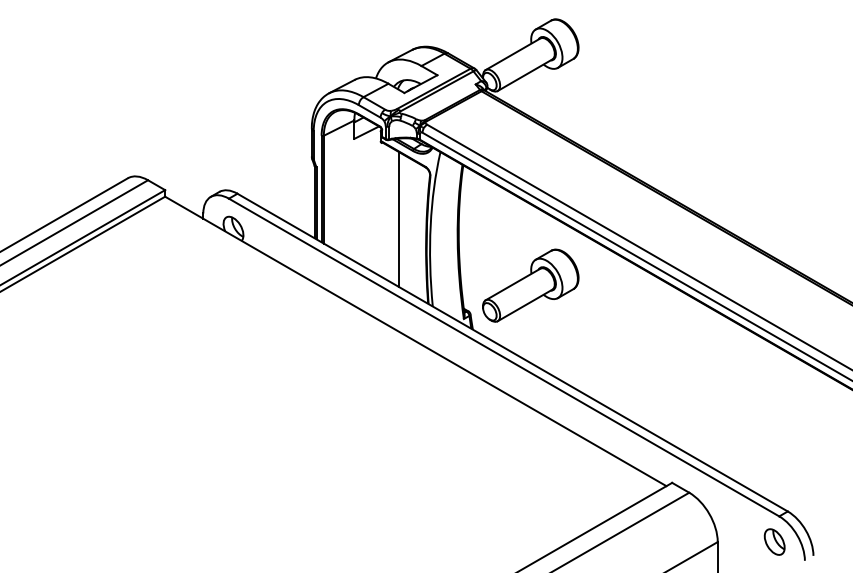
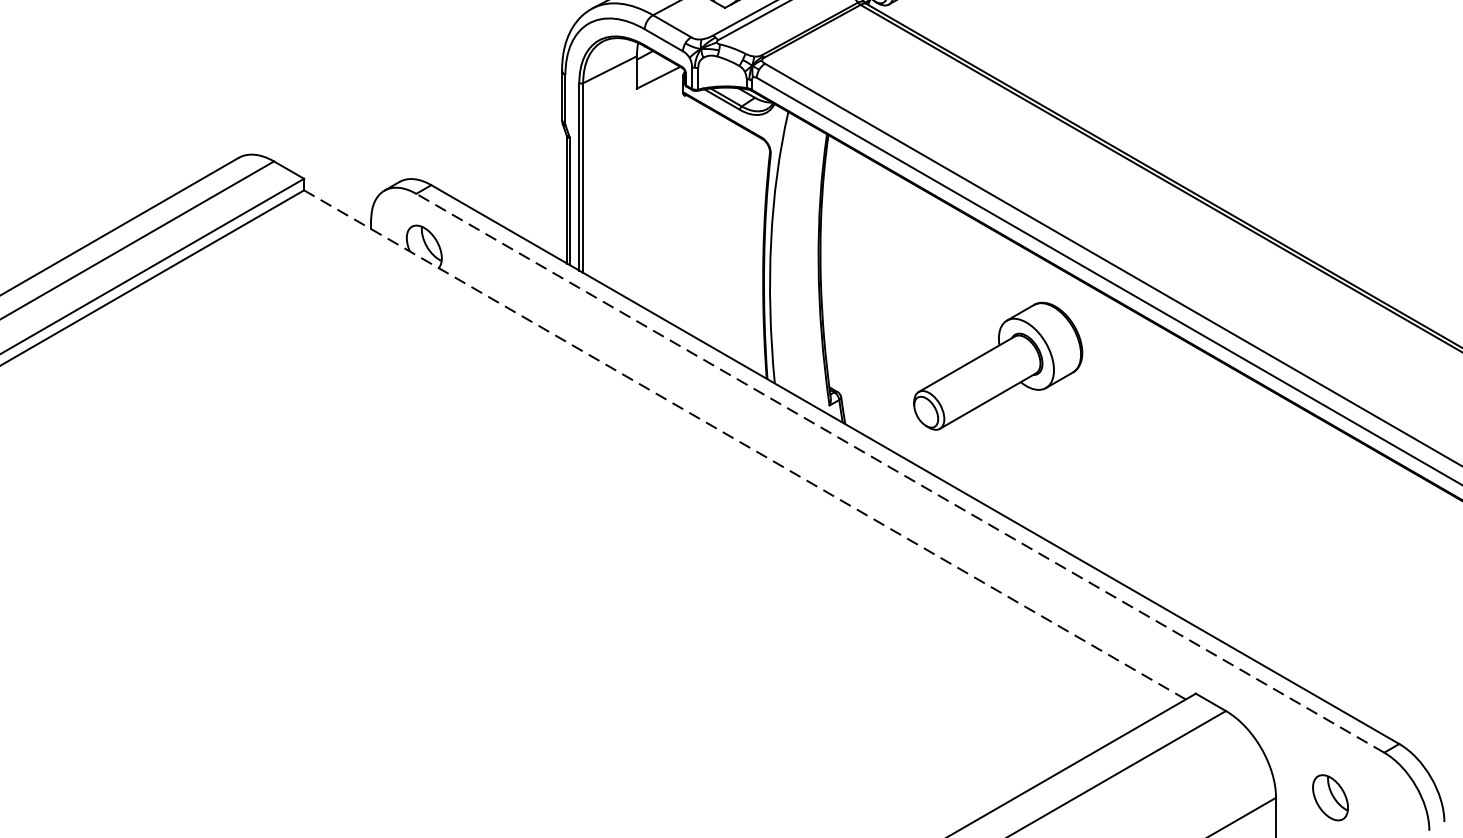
line: (398, 218) -> (714, 228), removed
part: (530, 285) -> (997, 365), moved
line: (415, 341) -> (744, 445), solid -> dashed
line: (504, 357) -> (900, 473), solid -> dashed
part: (774, 541) -> (1330, 796), moved

